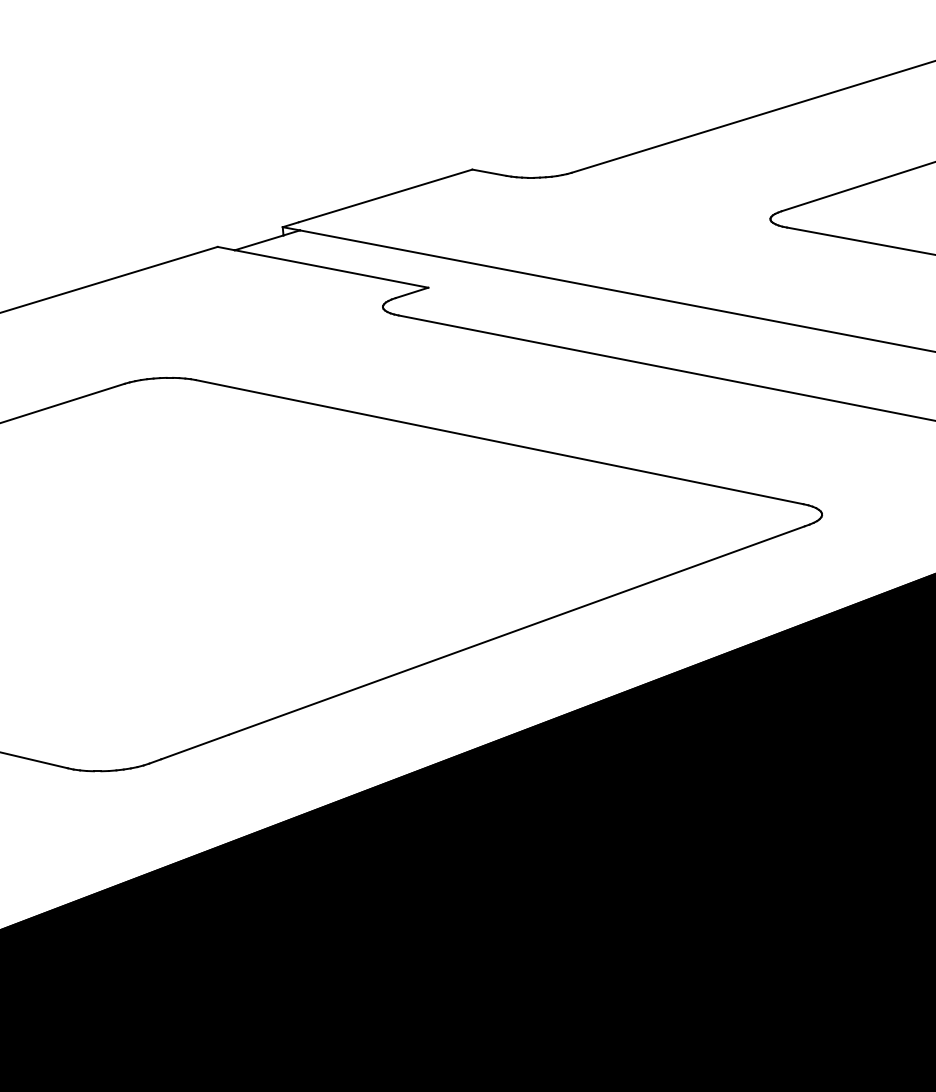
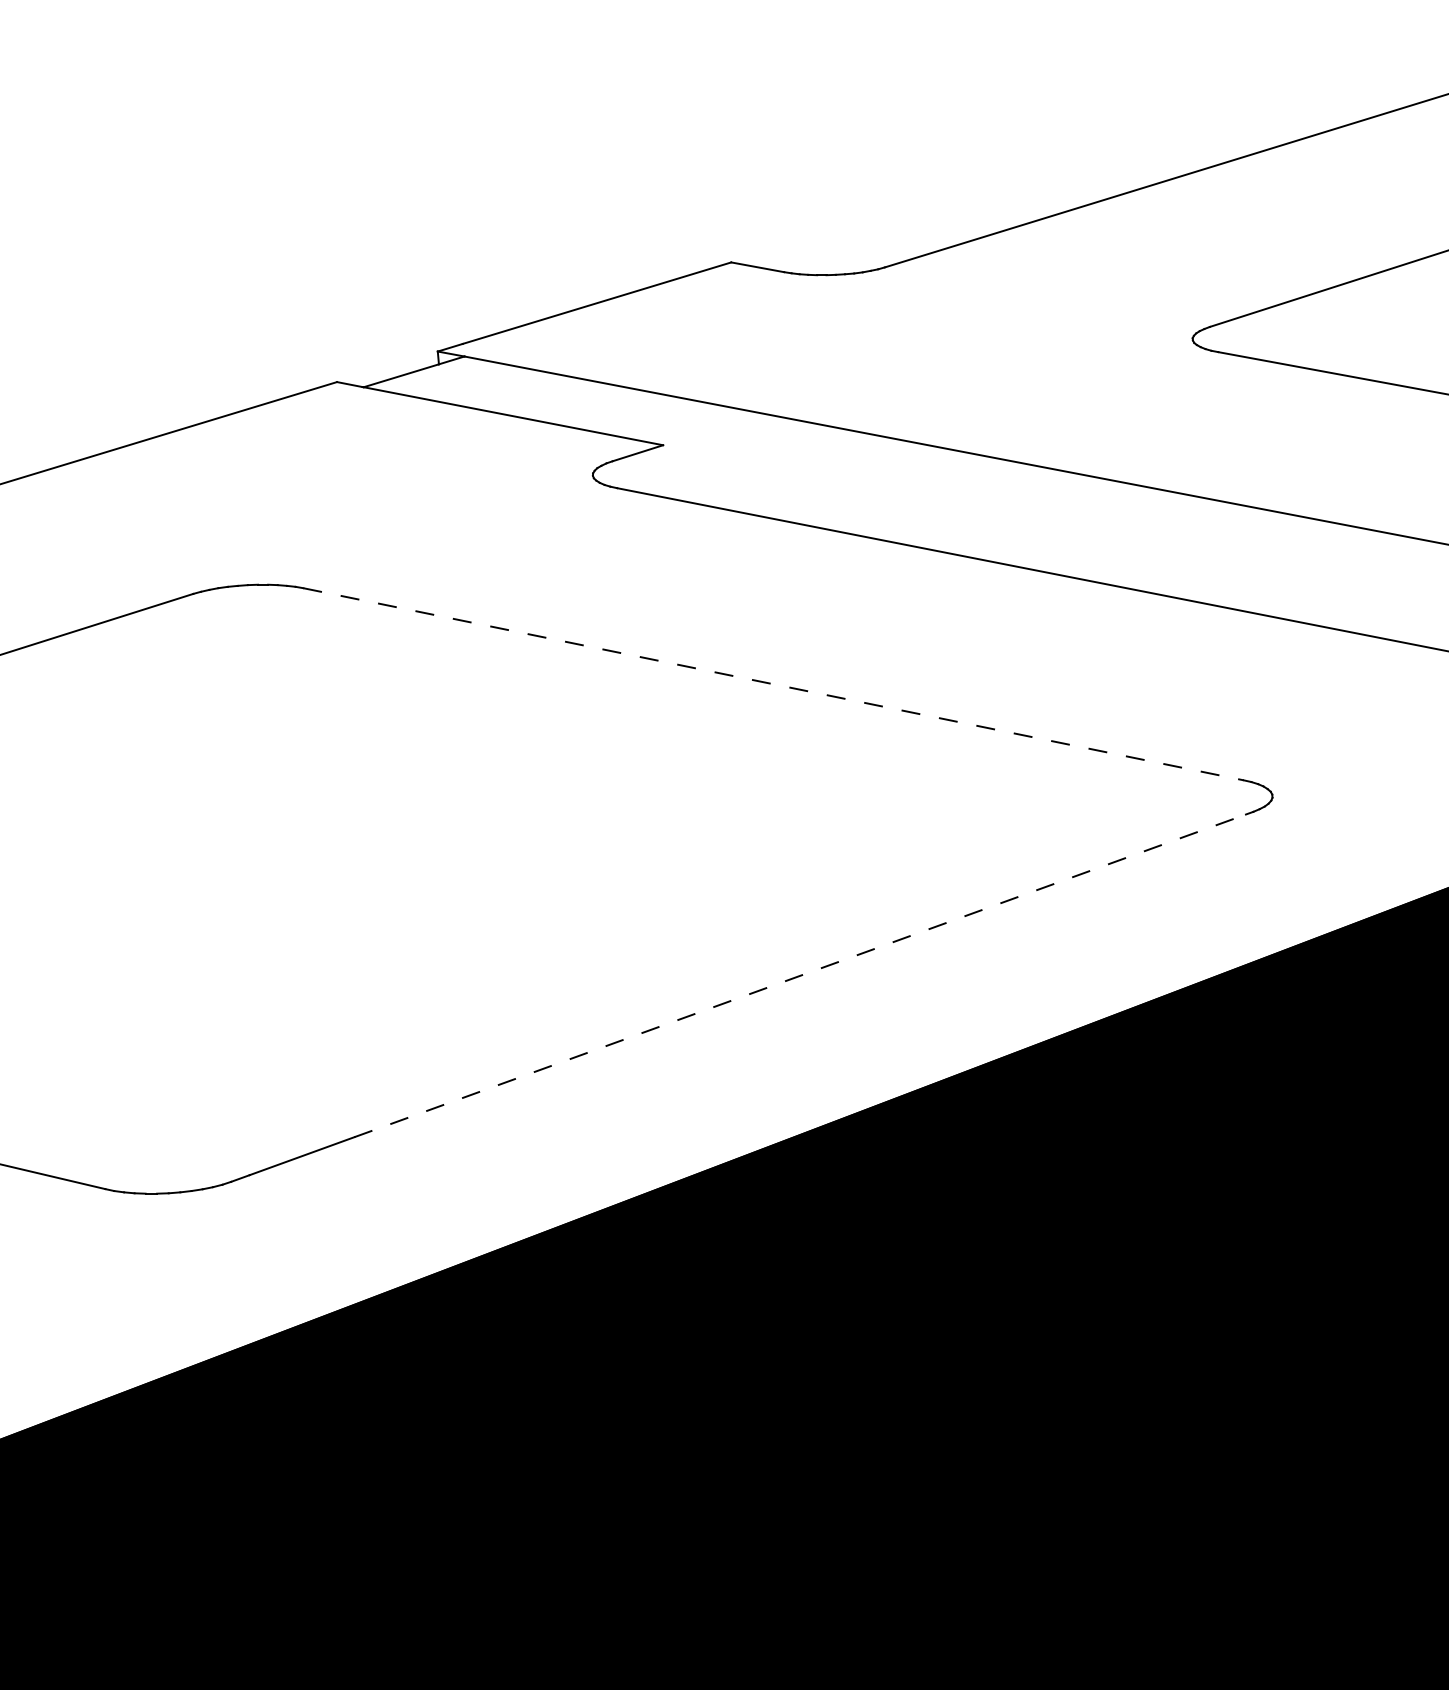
line: (500, 442) -> (774, 684), solid -> dashed
line: (517, 630) -> (801, 975), solid -> dashed

